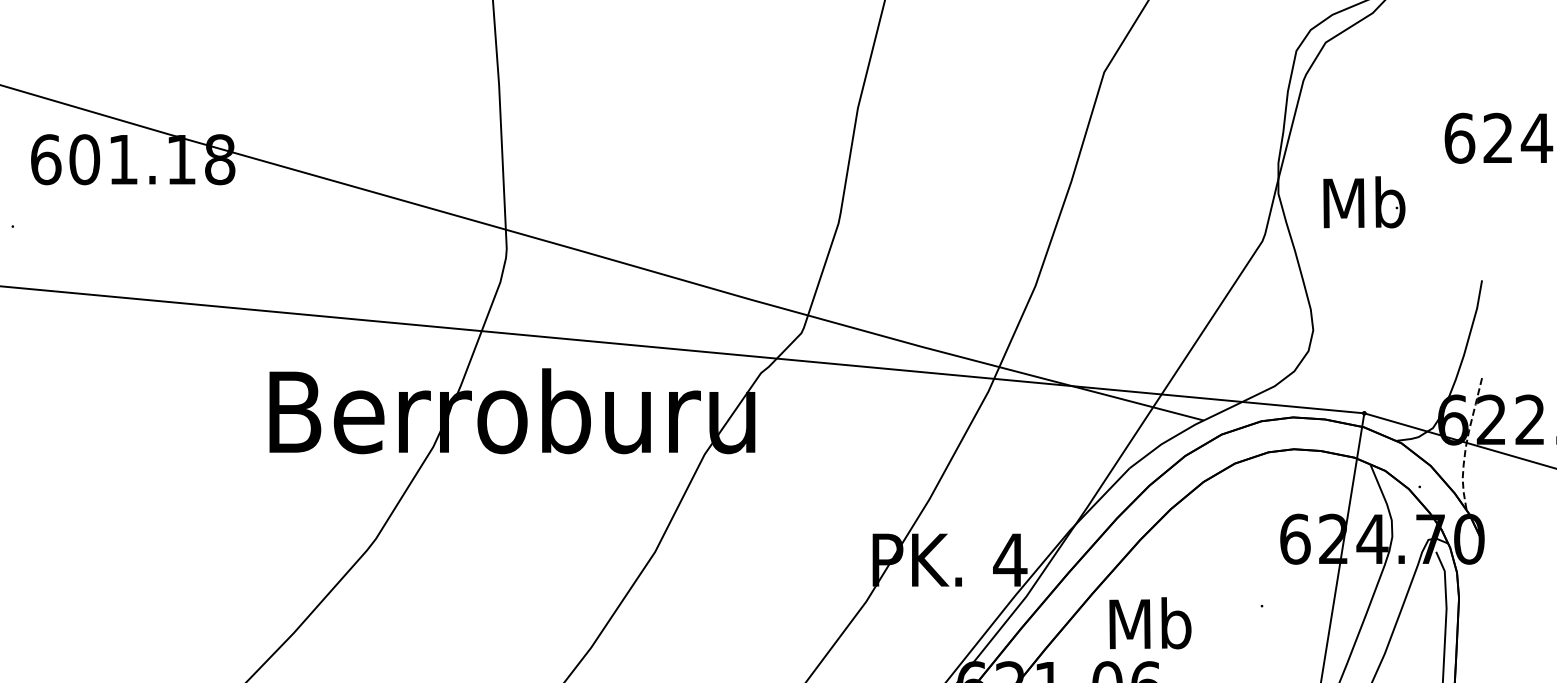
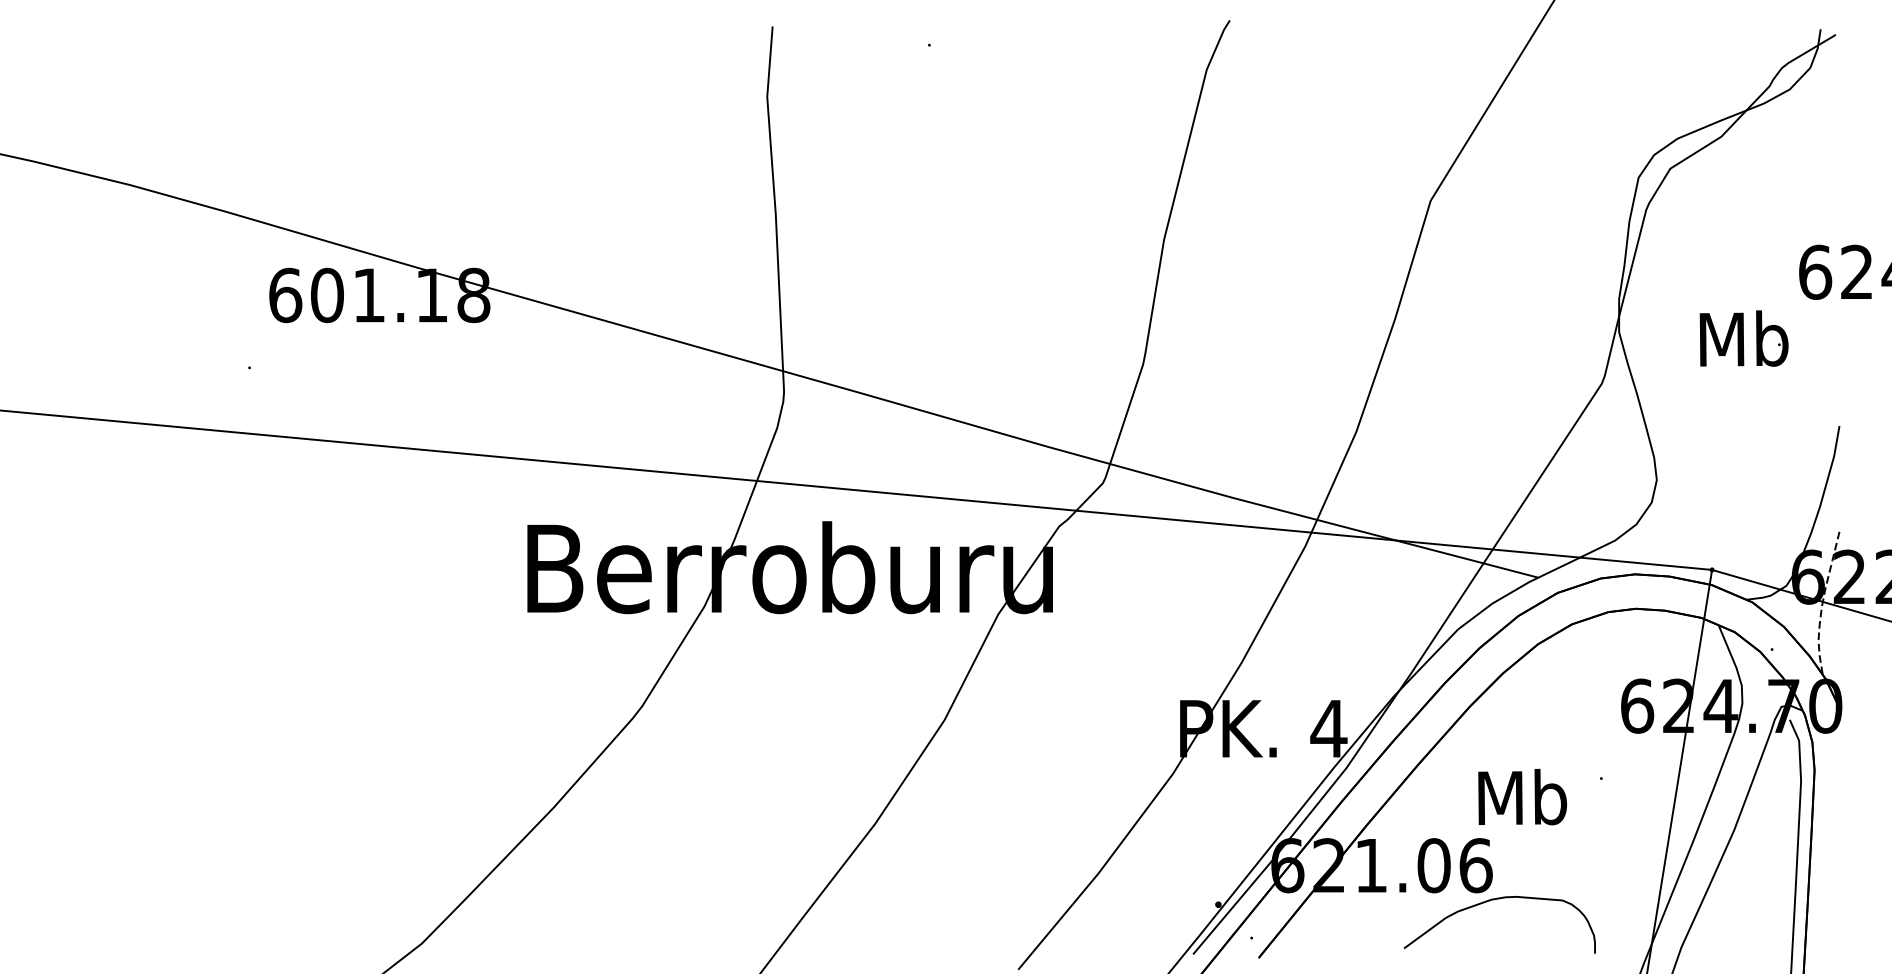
text: (1363, 202) -> (1743, 338), moved
text: (1150, 623) -> (1522, 797), moved

